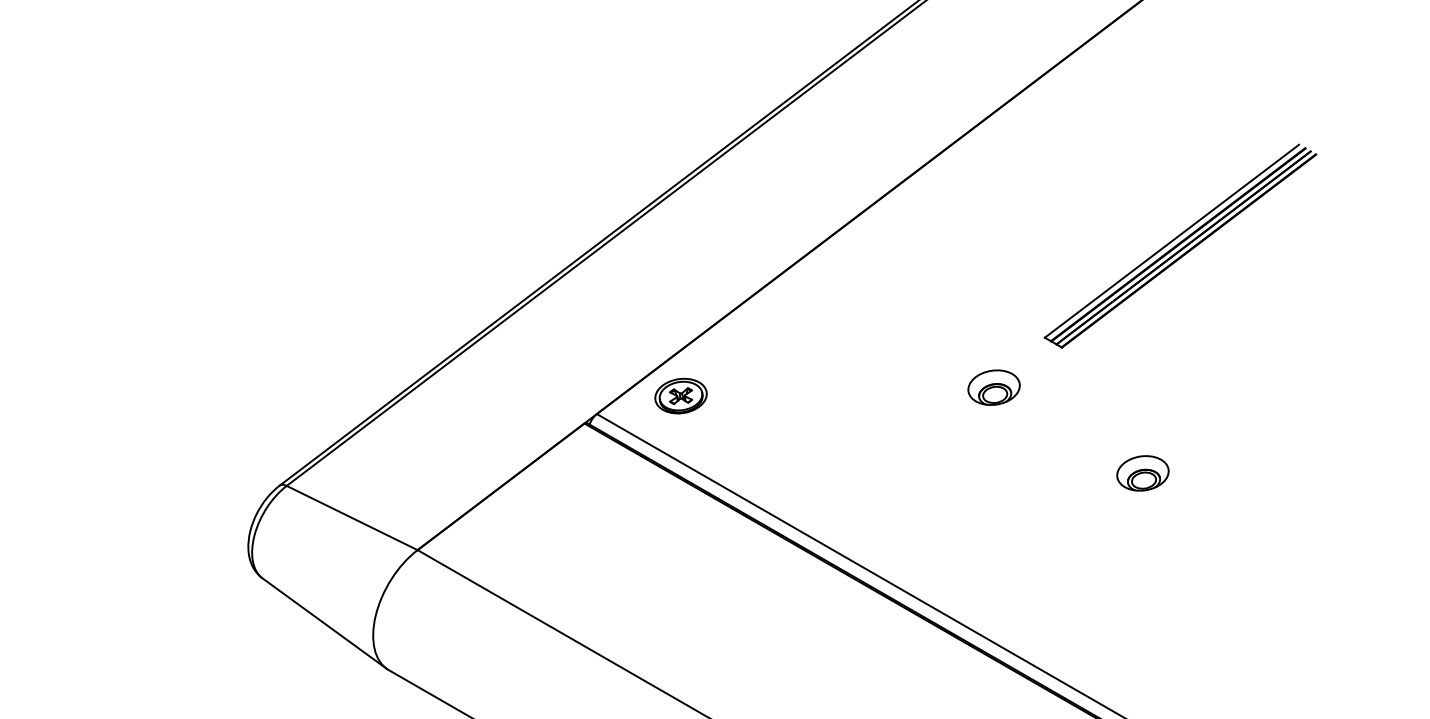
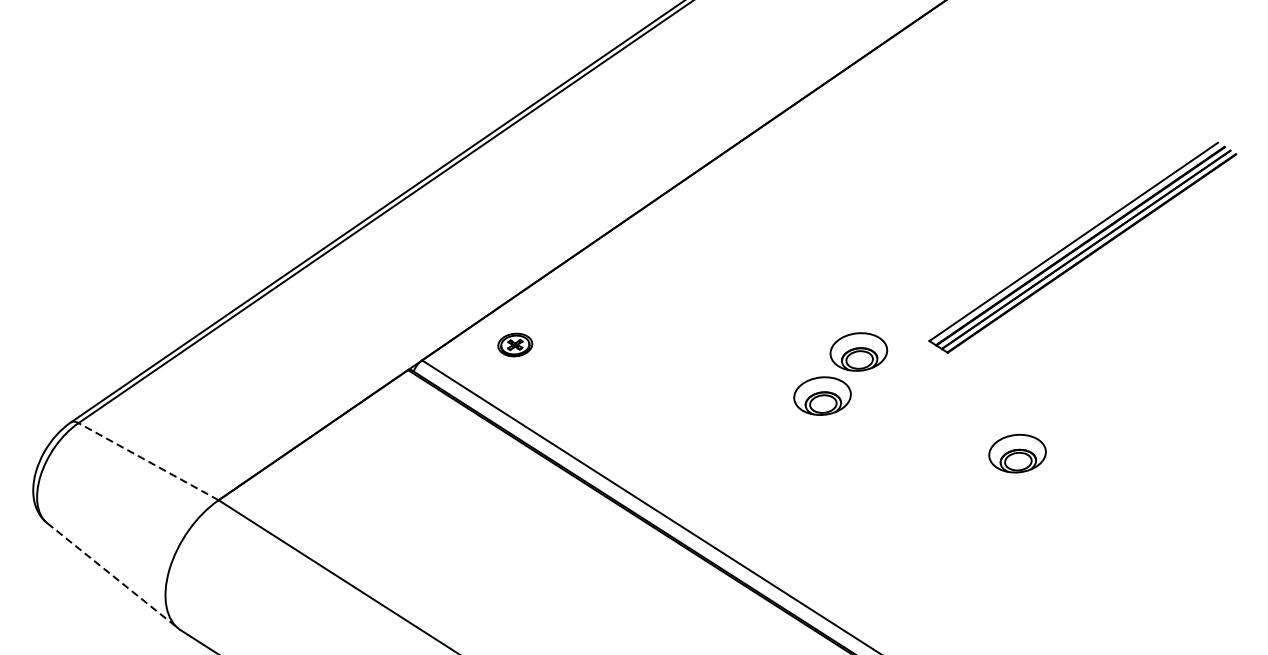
part: (1180, 245) -> (1082, 247), moved
part: (680, 395) -> (514, 344), size x0.6
part: (962, 429) -> (822, 396), added
line: (352, 518) -> (148, 462), solid -> dashed
line: (324, 623) -> (112, 575), solid -> dashed

